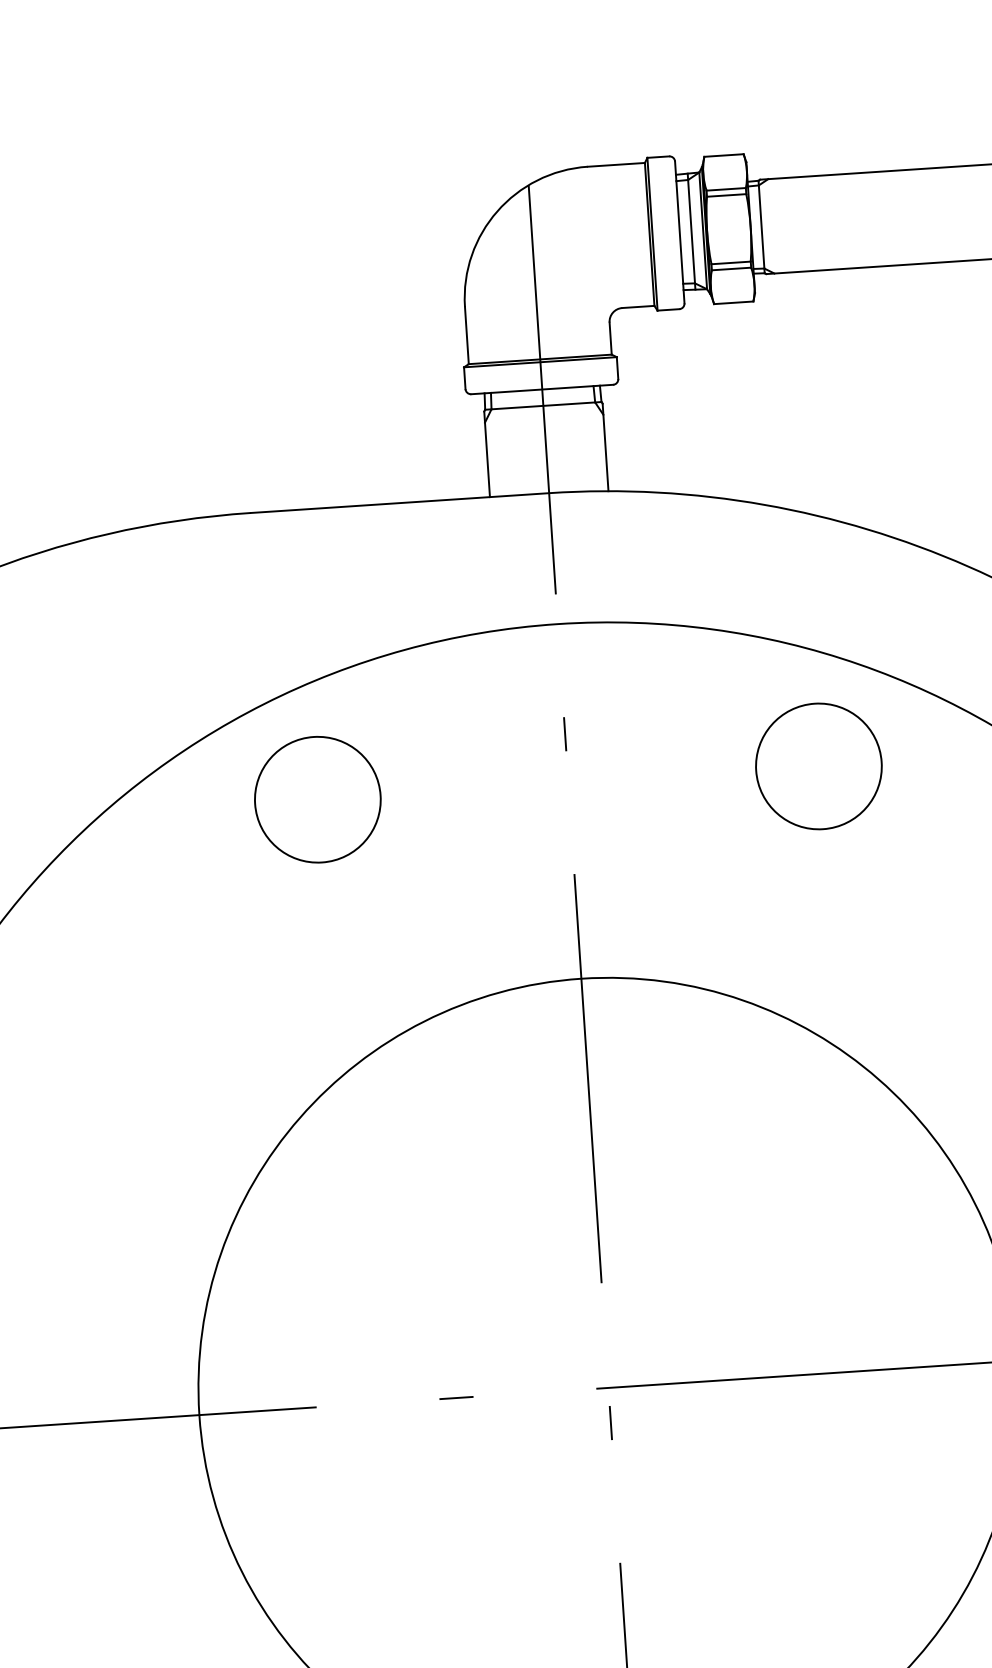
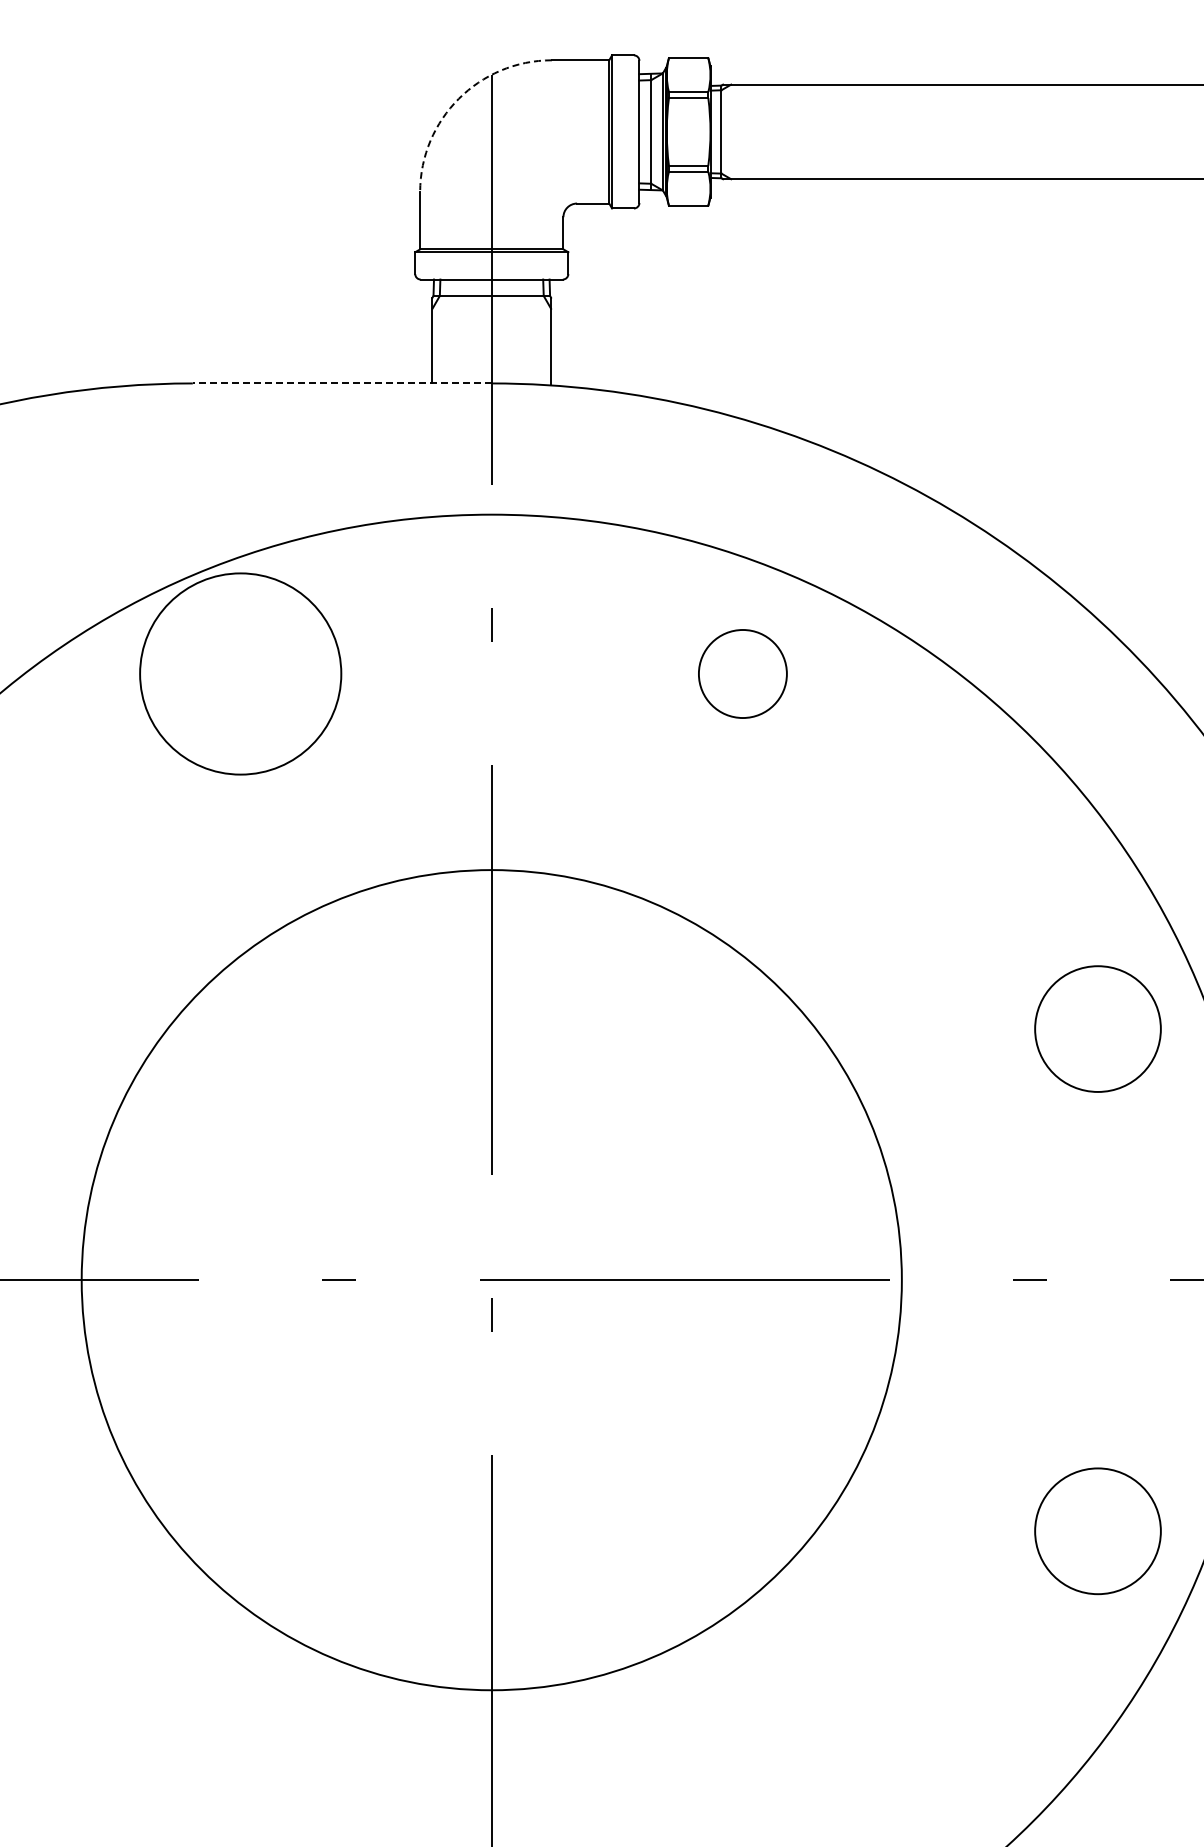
arc: (497, 211) -> (458, 98), solid -> dashed
line: (399, 503) -> (341, 383), solid -> dashed
circle: (818, 765) -> (742, 673), size x0.7
circle: (317, 799) -> (240, 673), size x1.6

